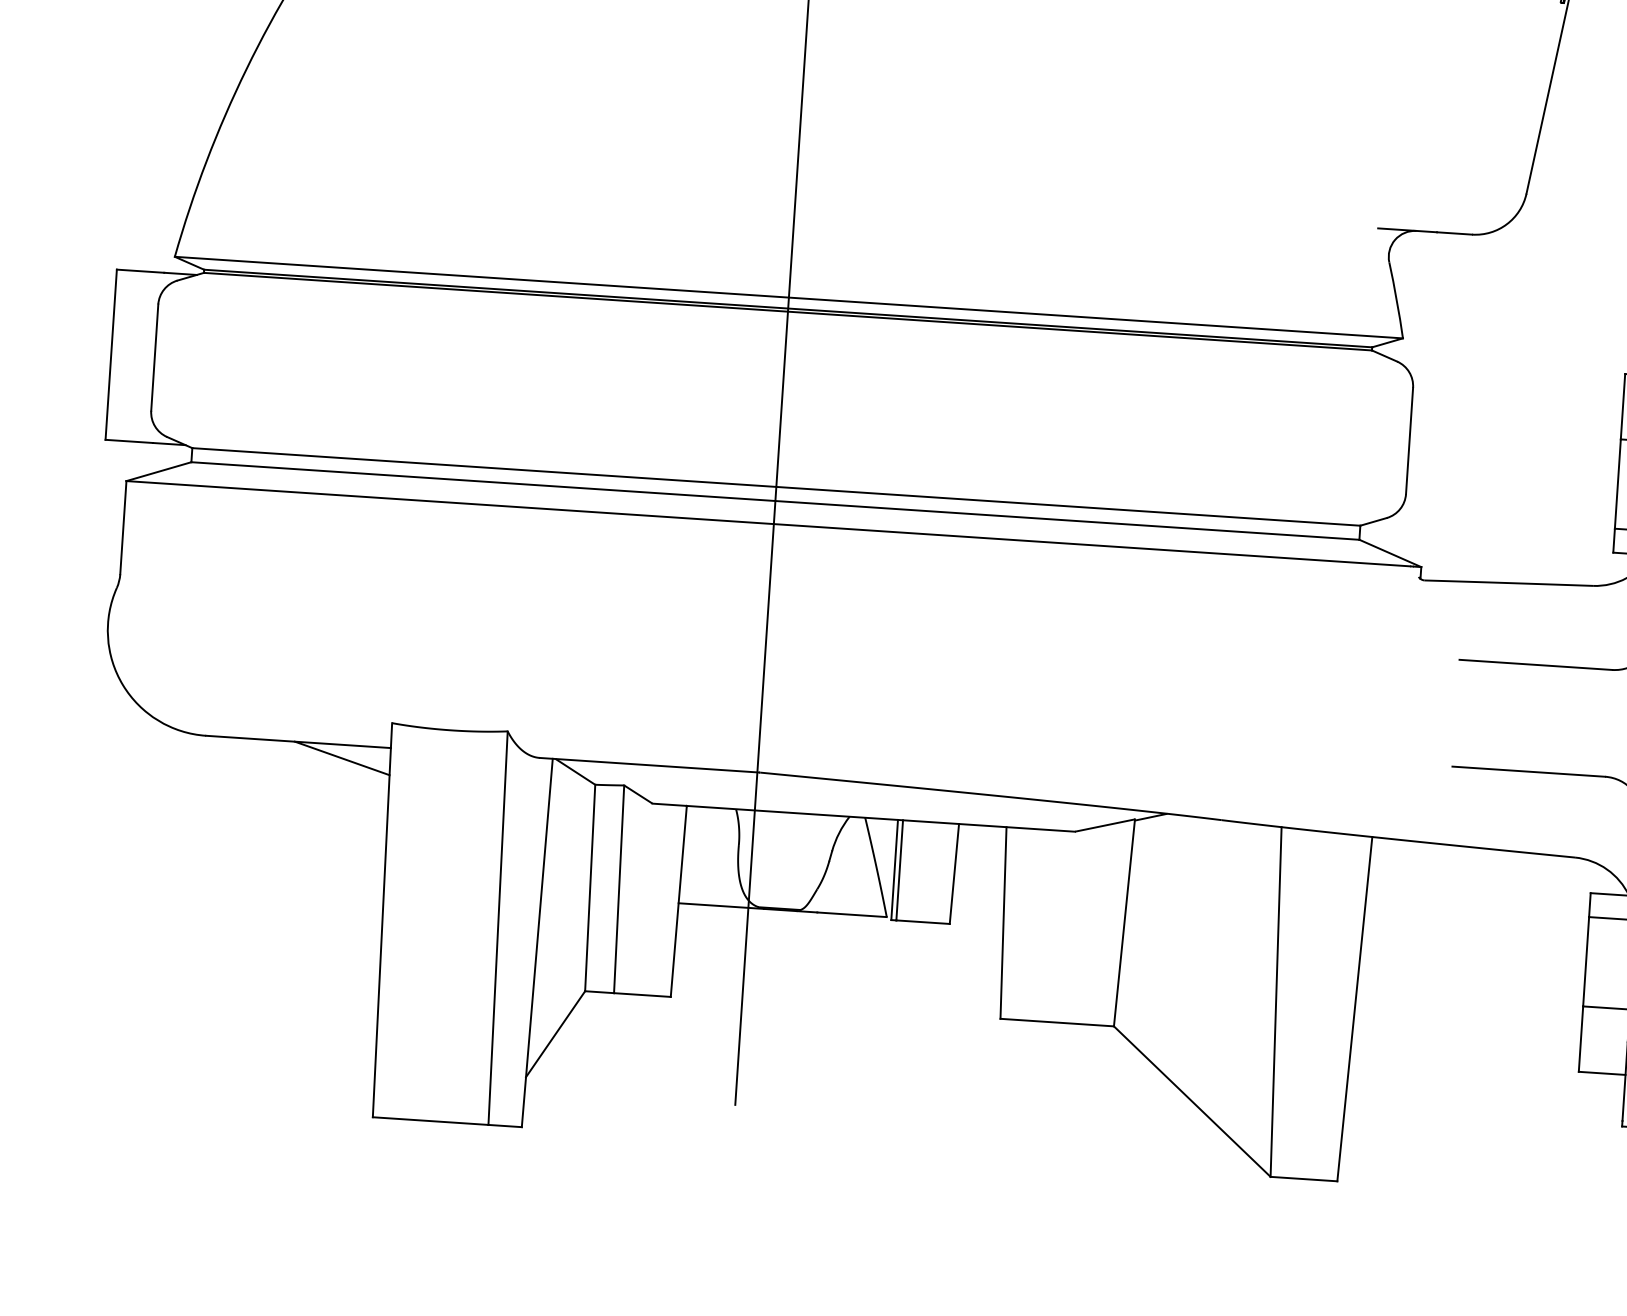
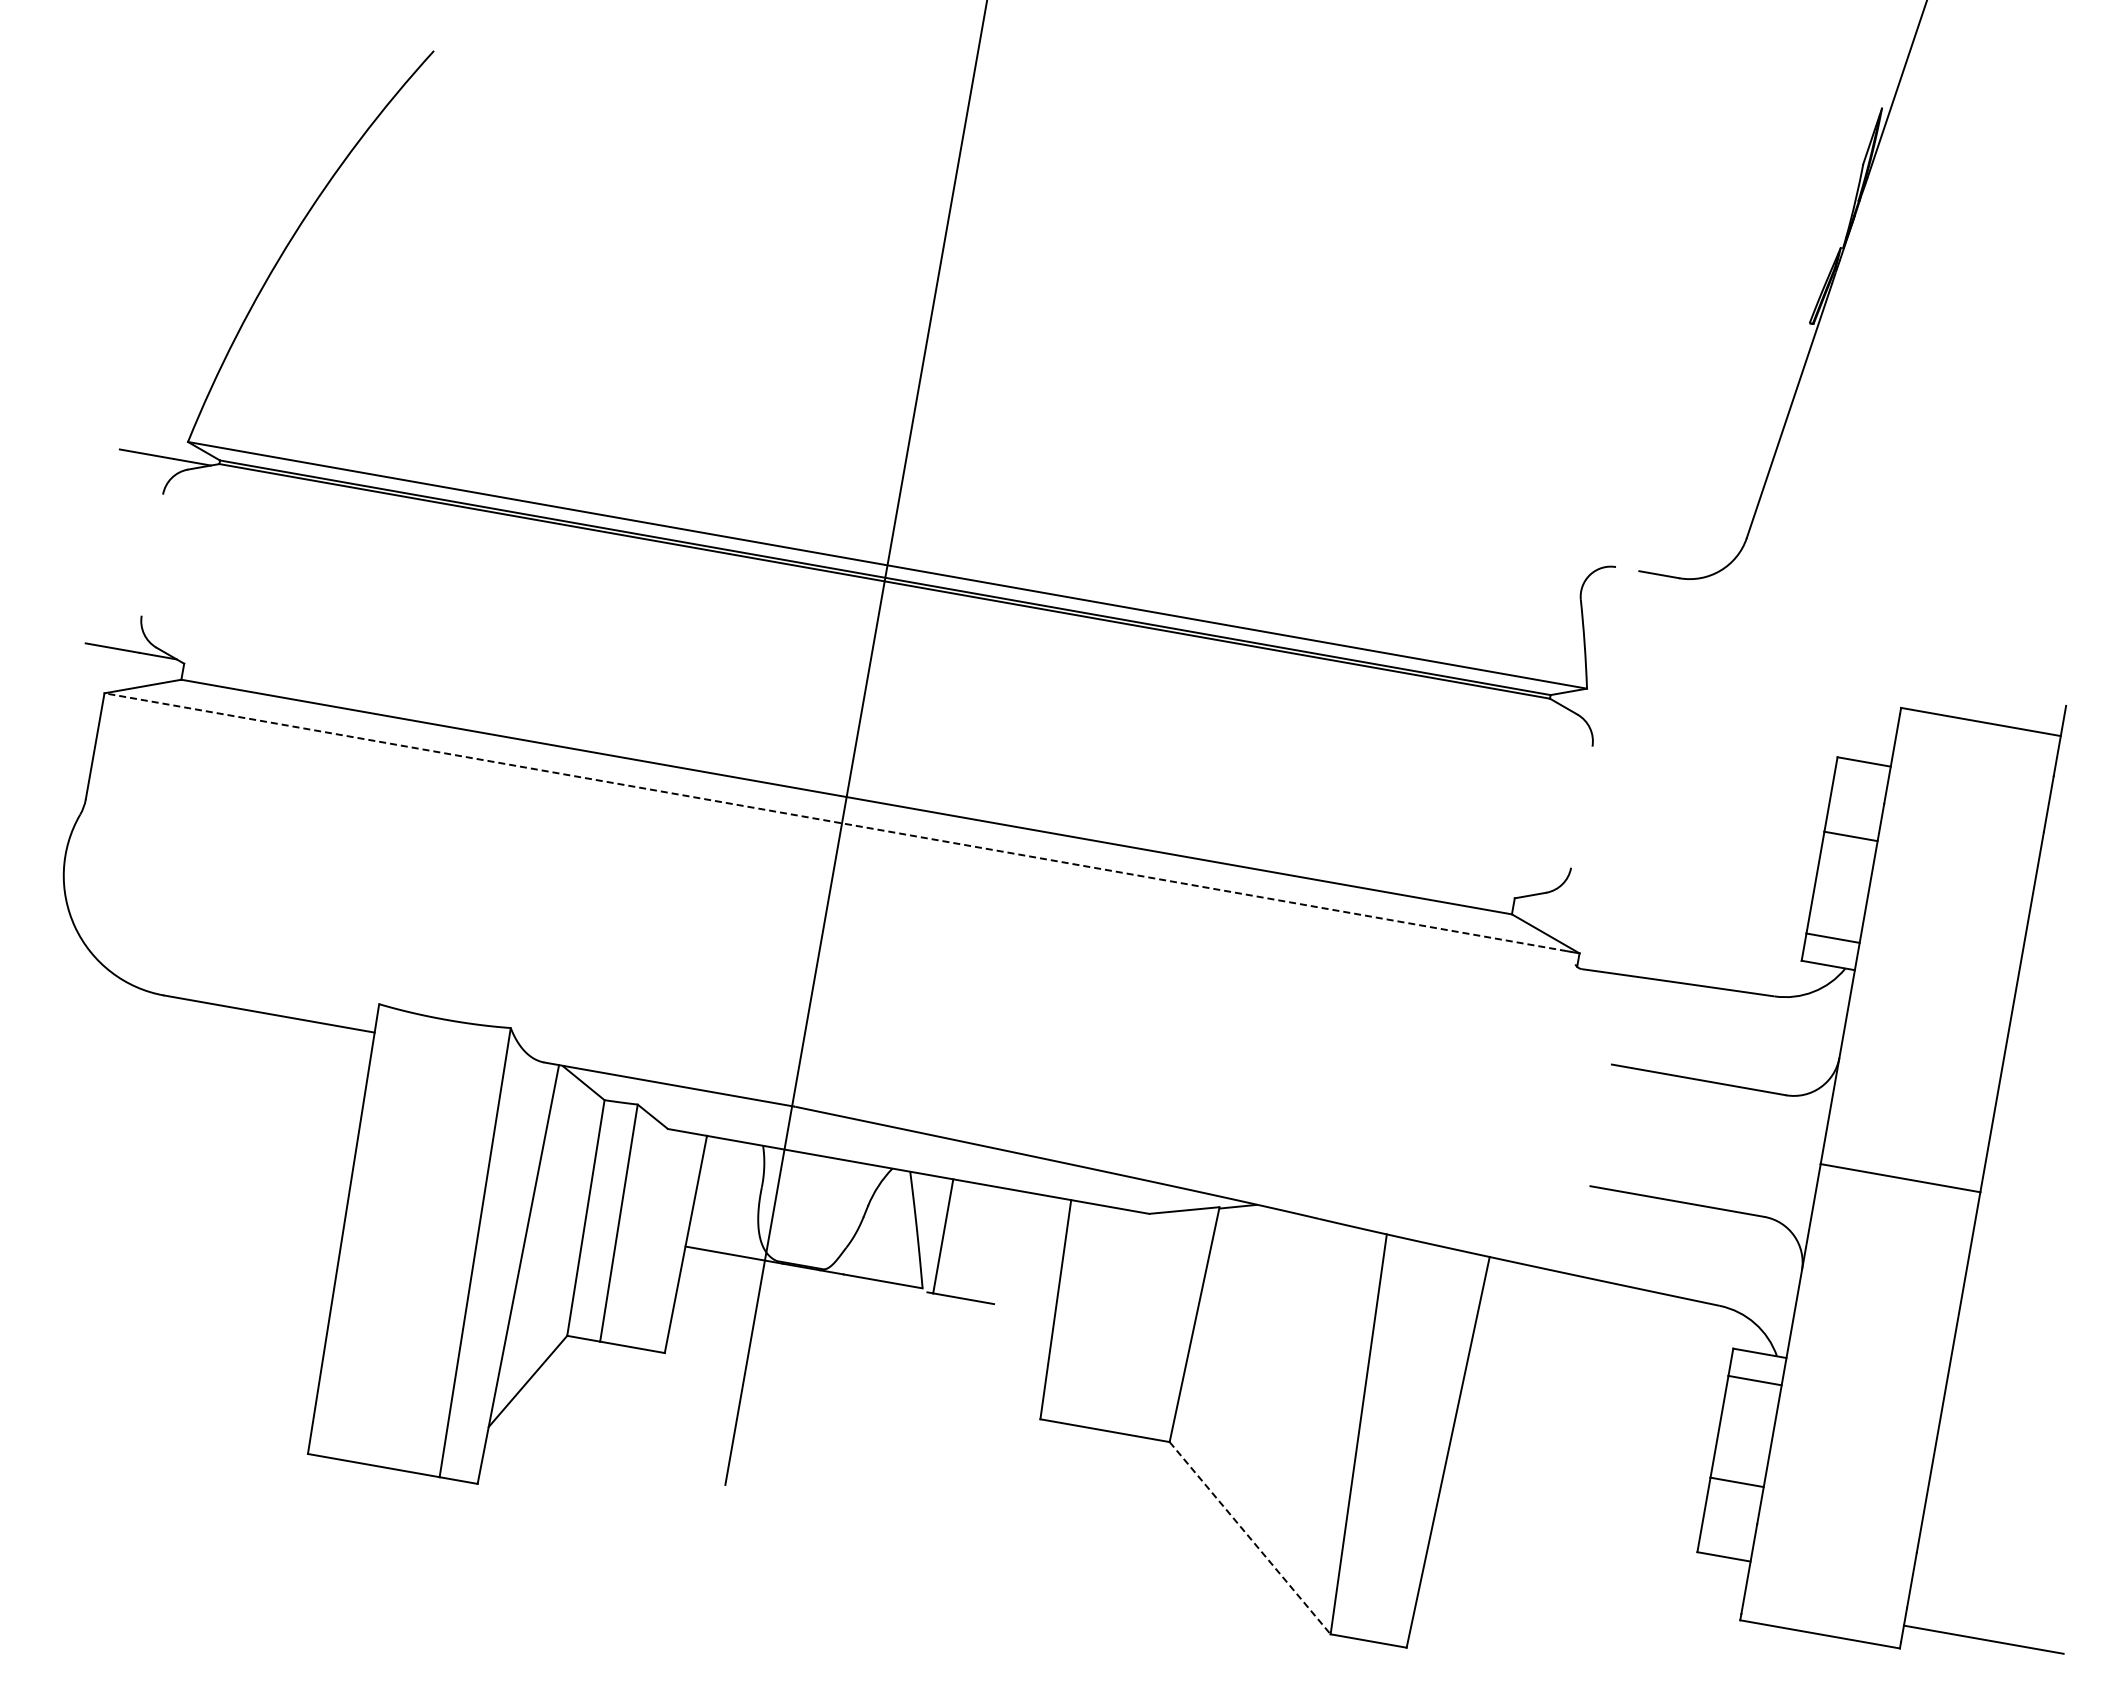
line: (1407, 230) -> (1605, 565), removed
line: (110, 354) -> (102, 546), removed
line: (154, 357) -> (152, 554), removed
line: (1409, 440) -> (1581, 806), removed
line: (776, 486) -> (849, 780), removed
line: (768, 523) -> (835, 822), solid -> dashed
line: (342, 758) -> (317, 1038), removed
line: (894, 870) -> (937, 1235), removed
line: (954, 874) -> (1005, 1247), removed
line: (1192, 1101) -> (1250, 1538), solid -> dashed

